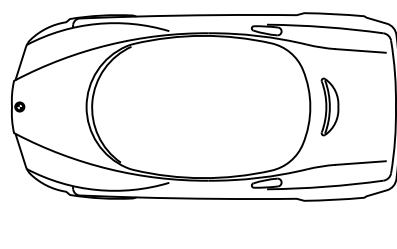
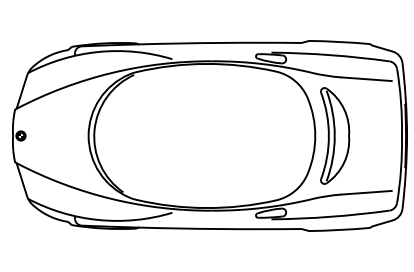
part: (330, 106) -> (335, 135), size x1.67

